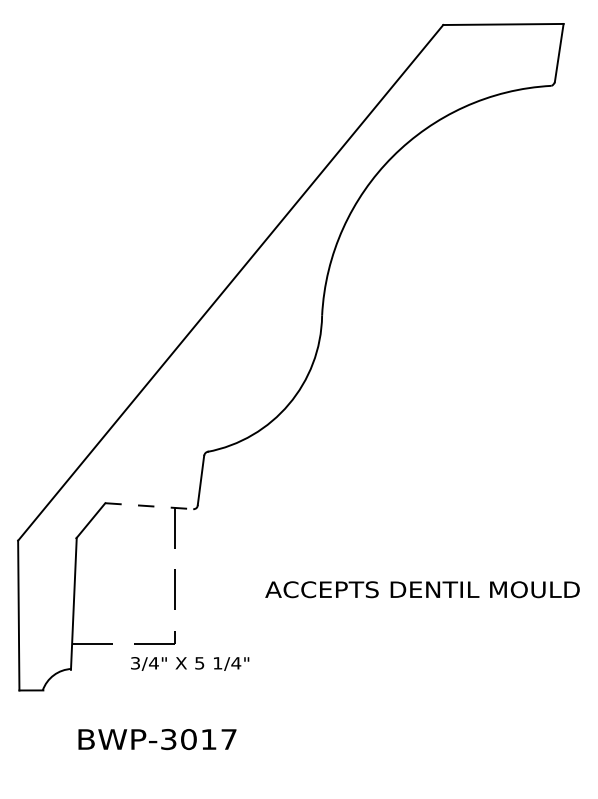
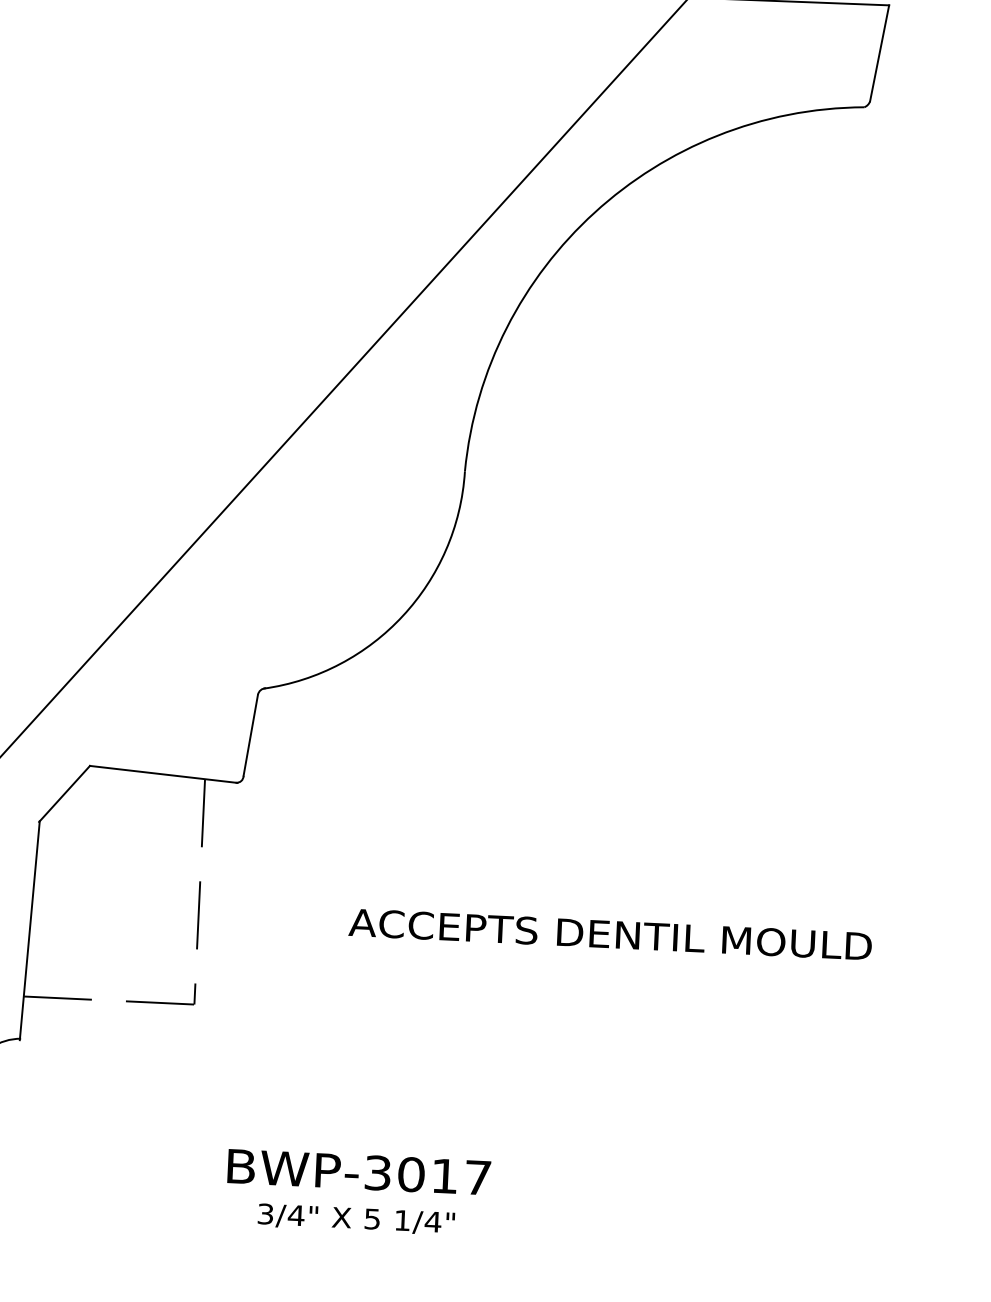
line: (149, 506) -> (163, 774), dashed -> solid
text: (190, 663) -> (357, 1218), moved
text: (157, 739) -> (359, 1172), moved

